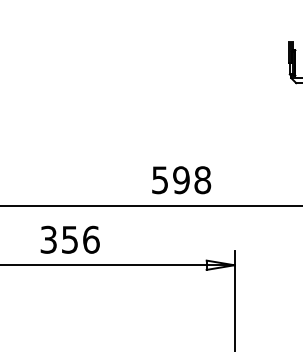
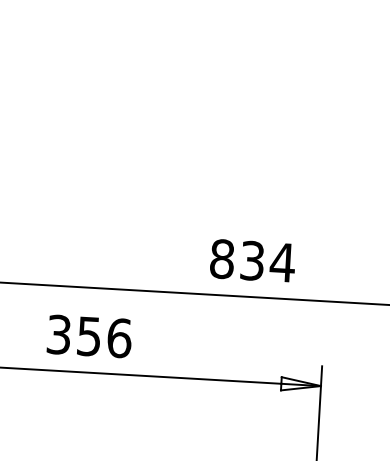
text: (181, 180) -> (252, 261), 598 -> 834

